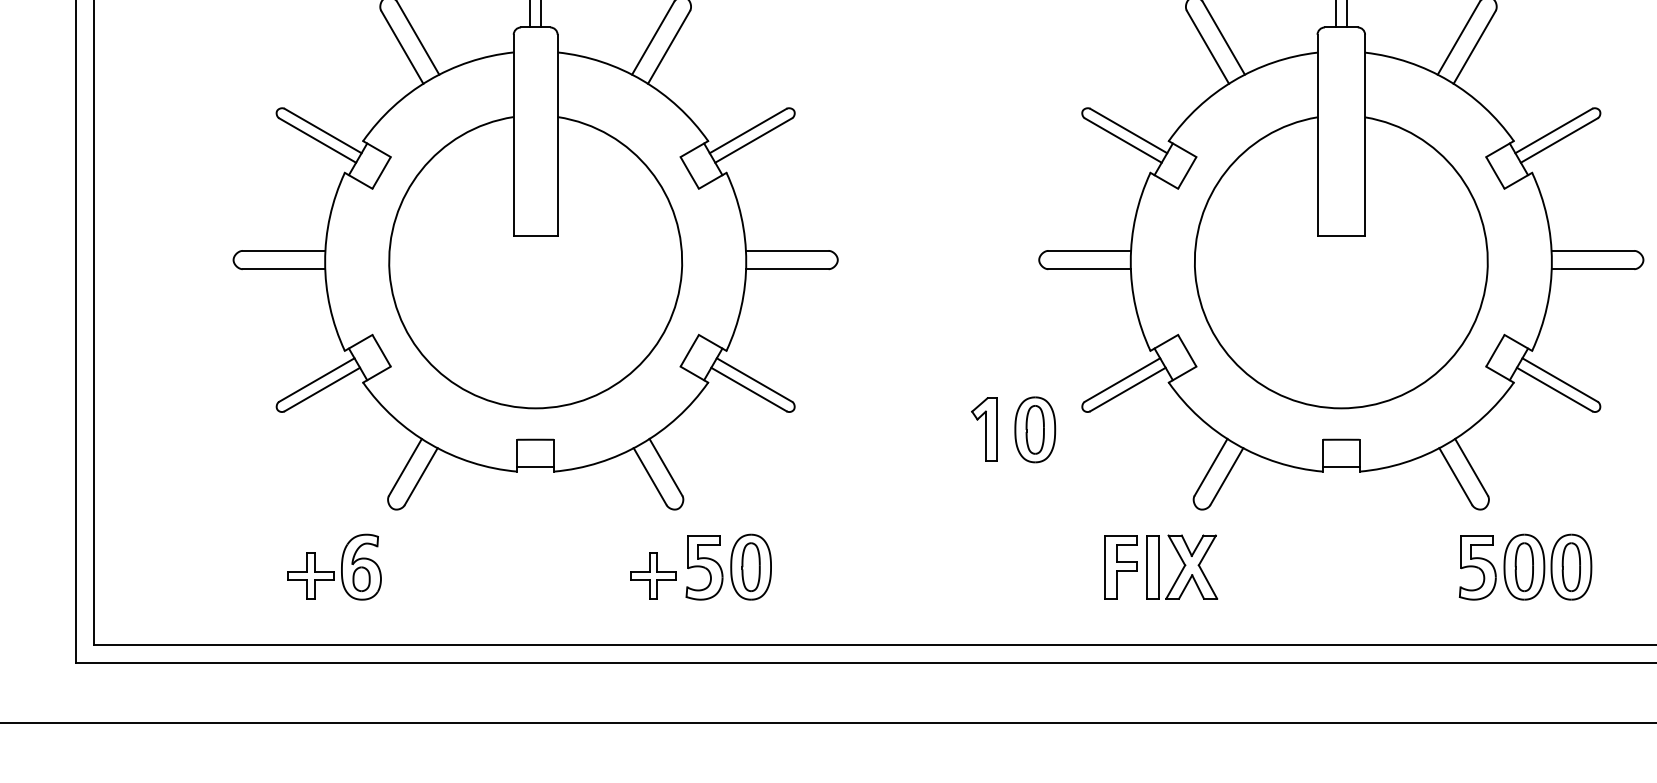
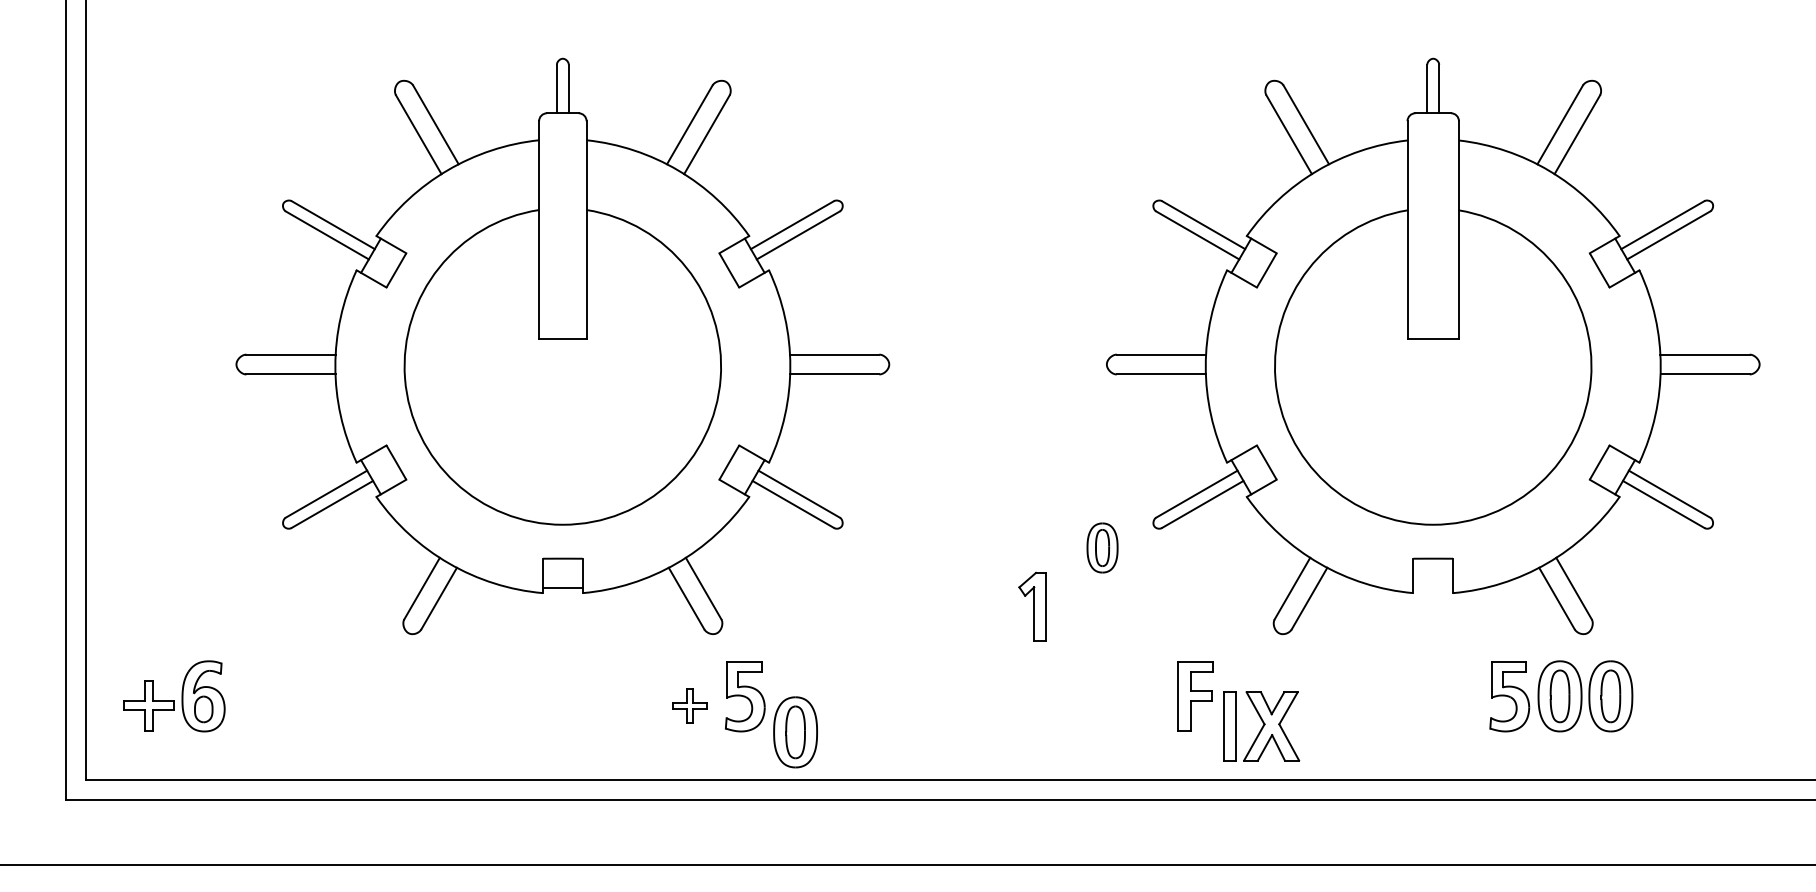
part: (984, 429) -> (1032, 606), moved
part: (1035, 429) -> (1102, 547), size x0.7
line: (1341, 467) -> (1433, 588), removed
part: (334, 567) -> (174, 696), moved
part: (751, 567) -> (795, 732), moved
part: (1182, 567) -> (1261, 726), moved
part: (1525, 567) -> (1561, 696), moved
part: (652, 575) -> (689, 705), size x0.7

